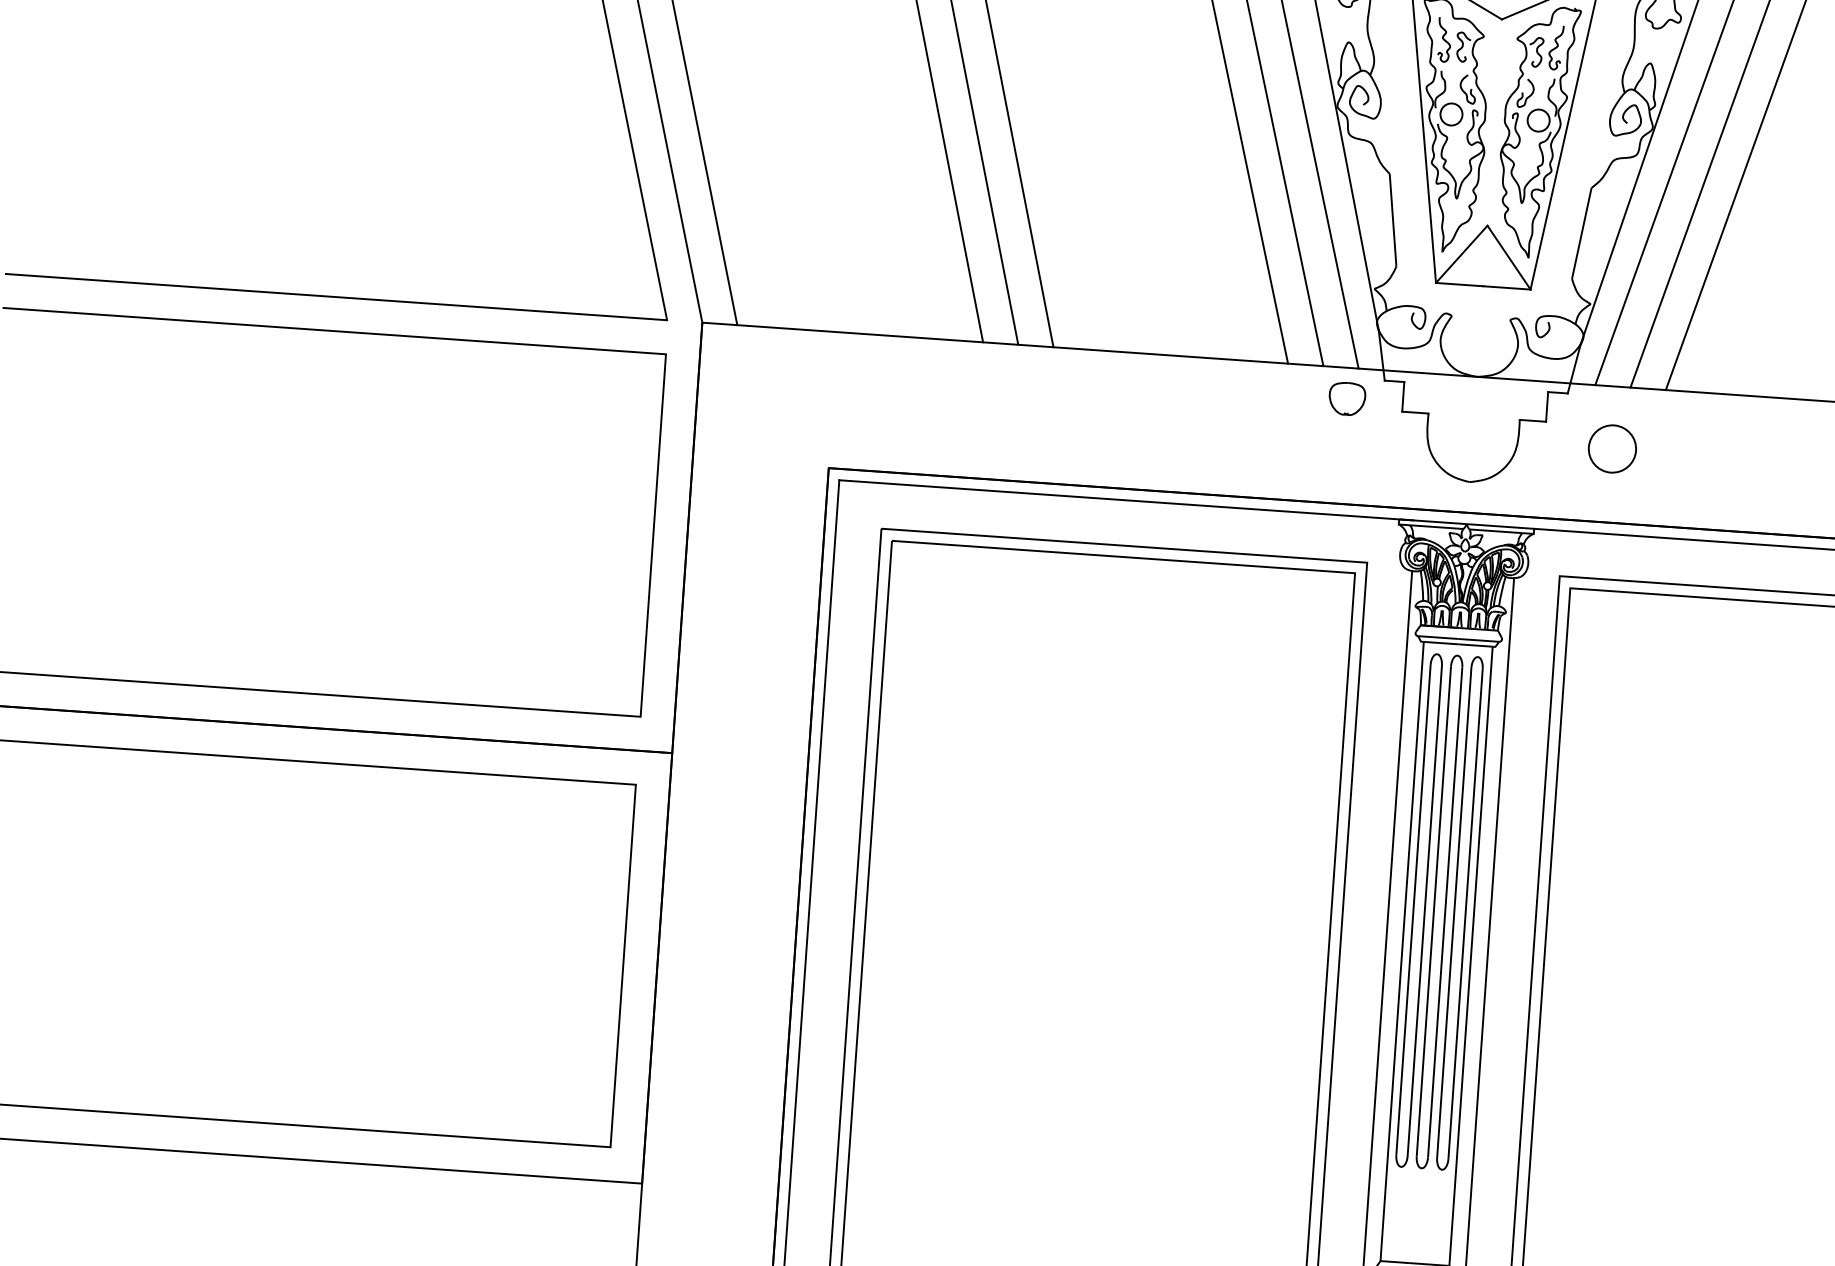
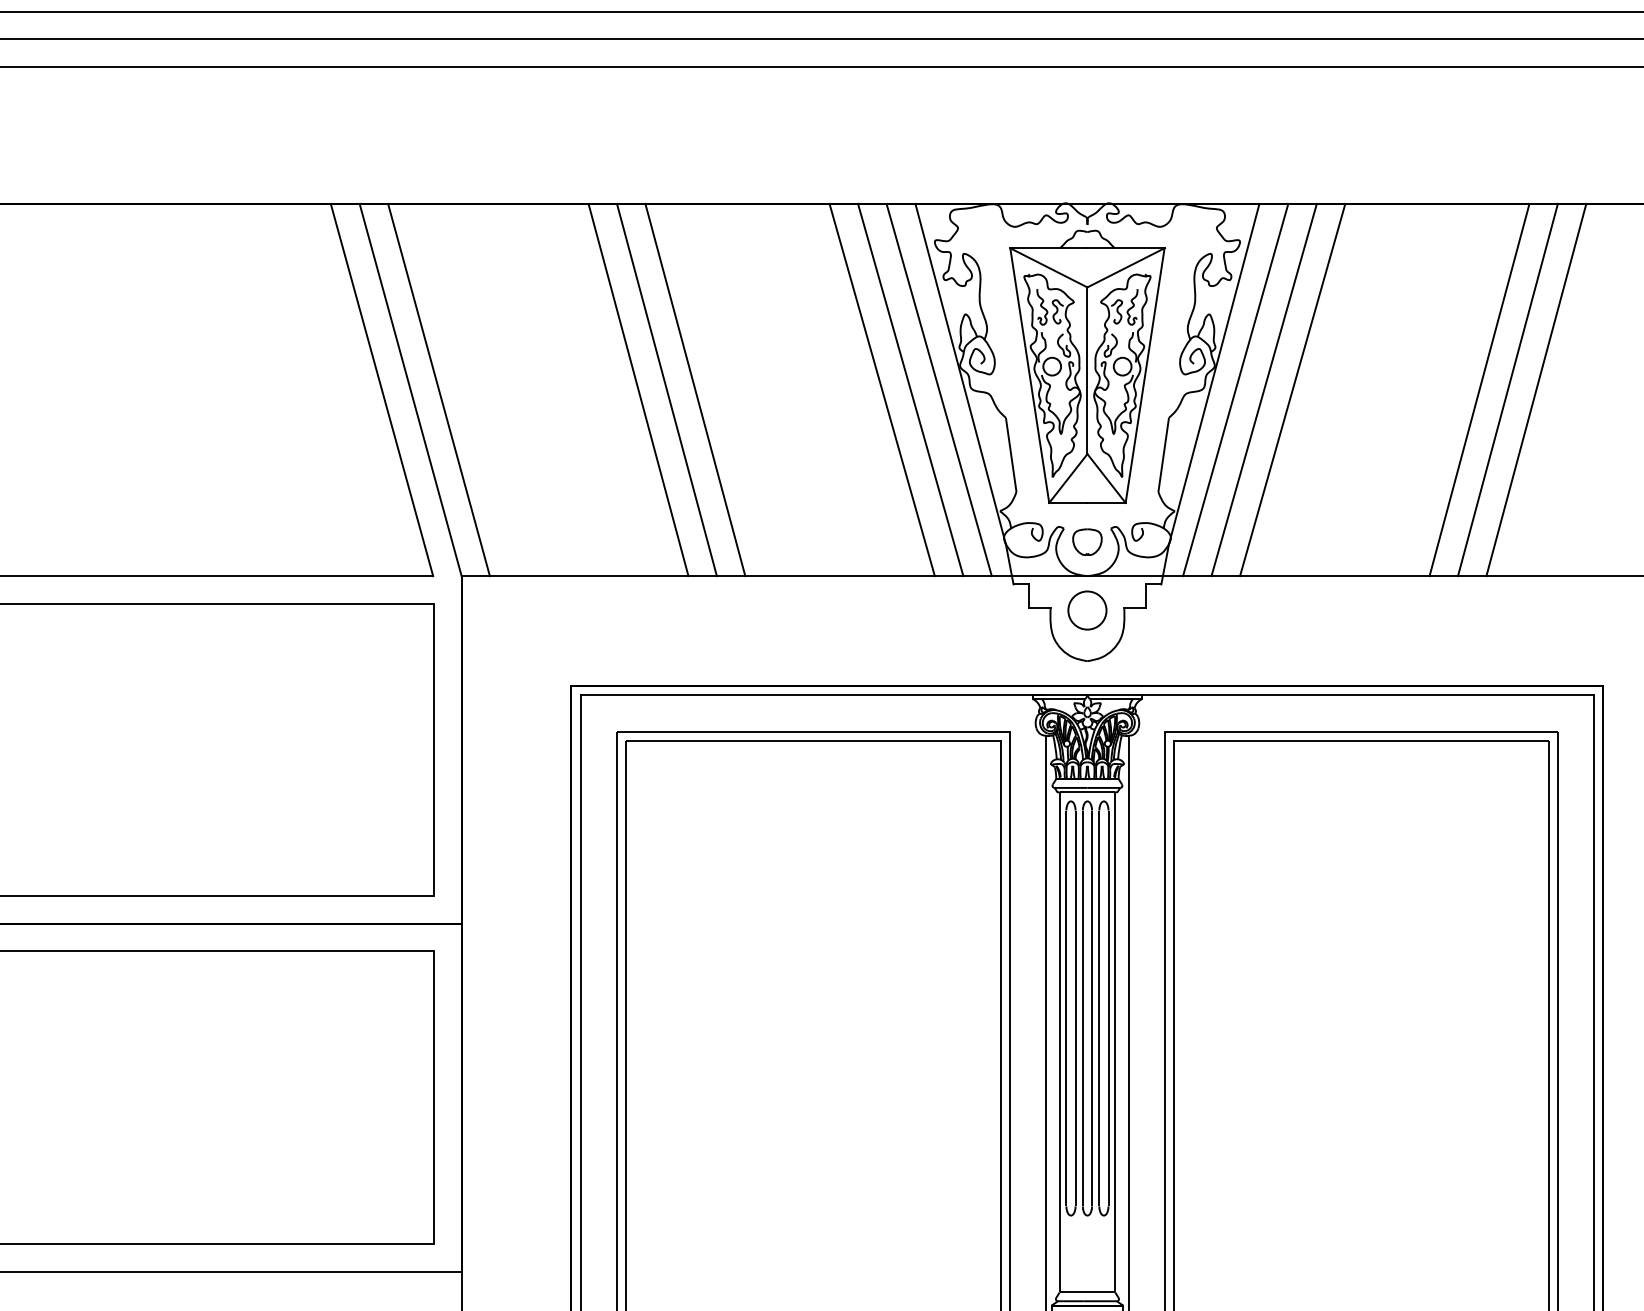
line: (1494, 122) -> (1087, 370), added
part: (1347, 398) -> (1087, 541), moved
circle: (1612, 448) -> (1087, 610), moved

